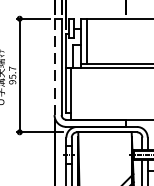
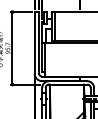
line: (54, 66) -> (34, 42), dashed -> solid

